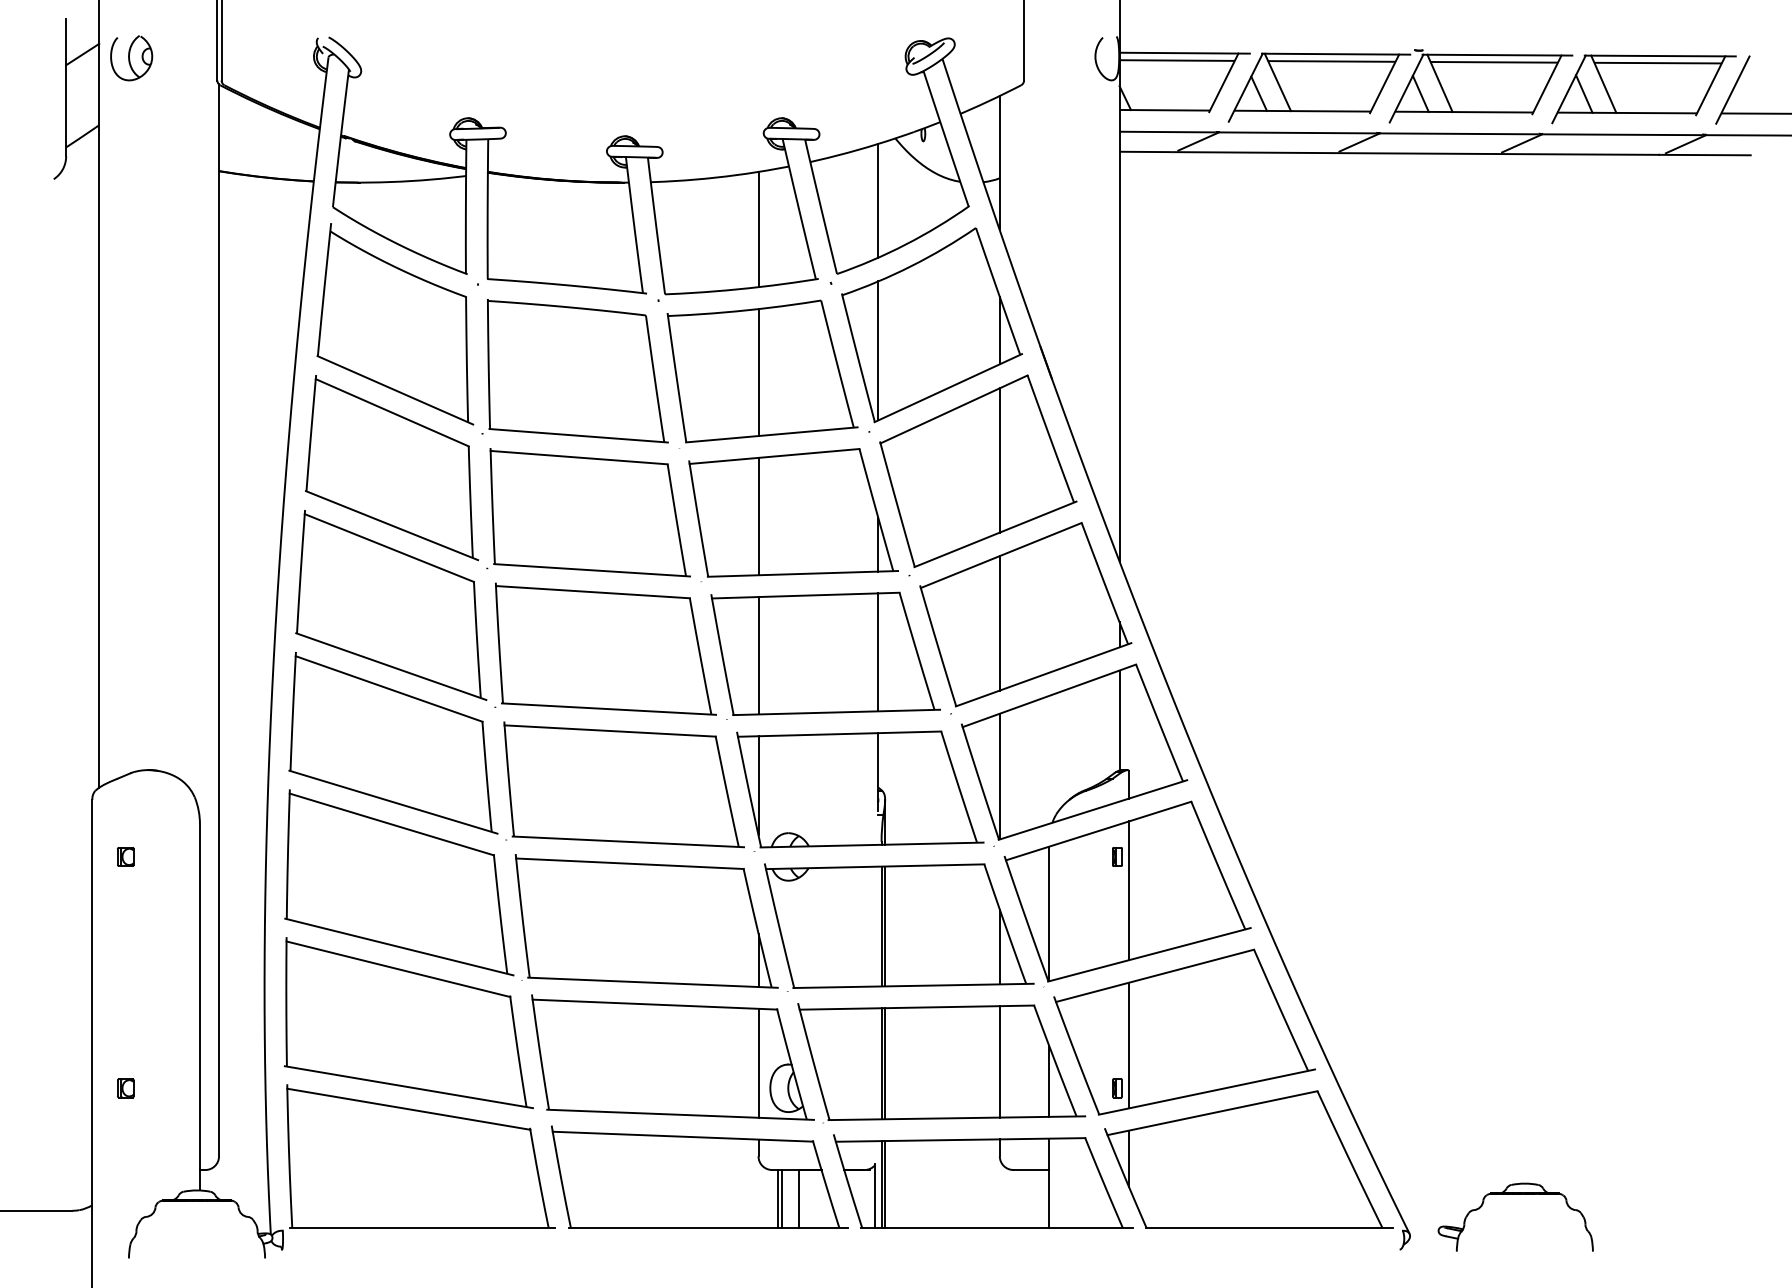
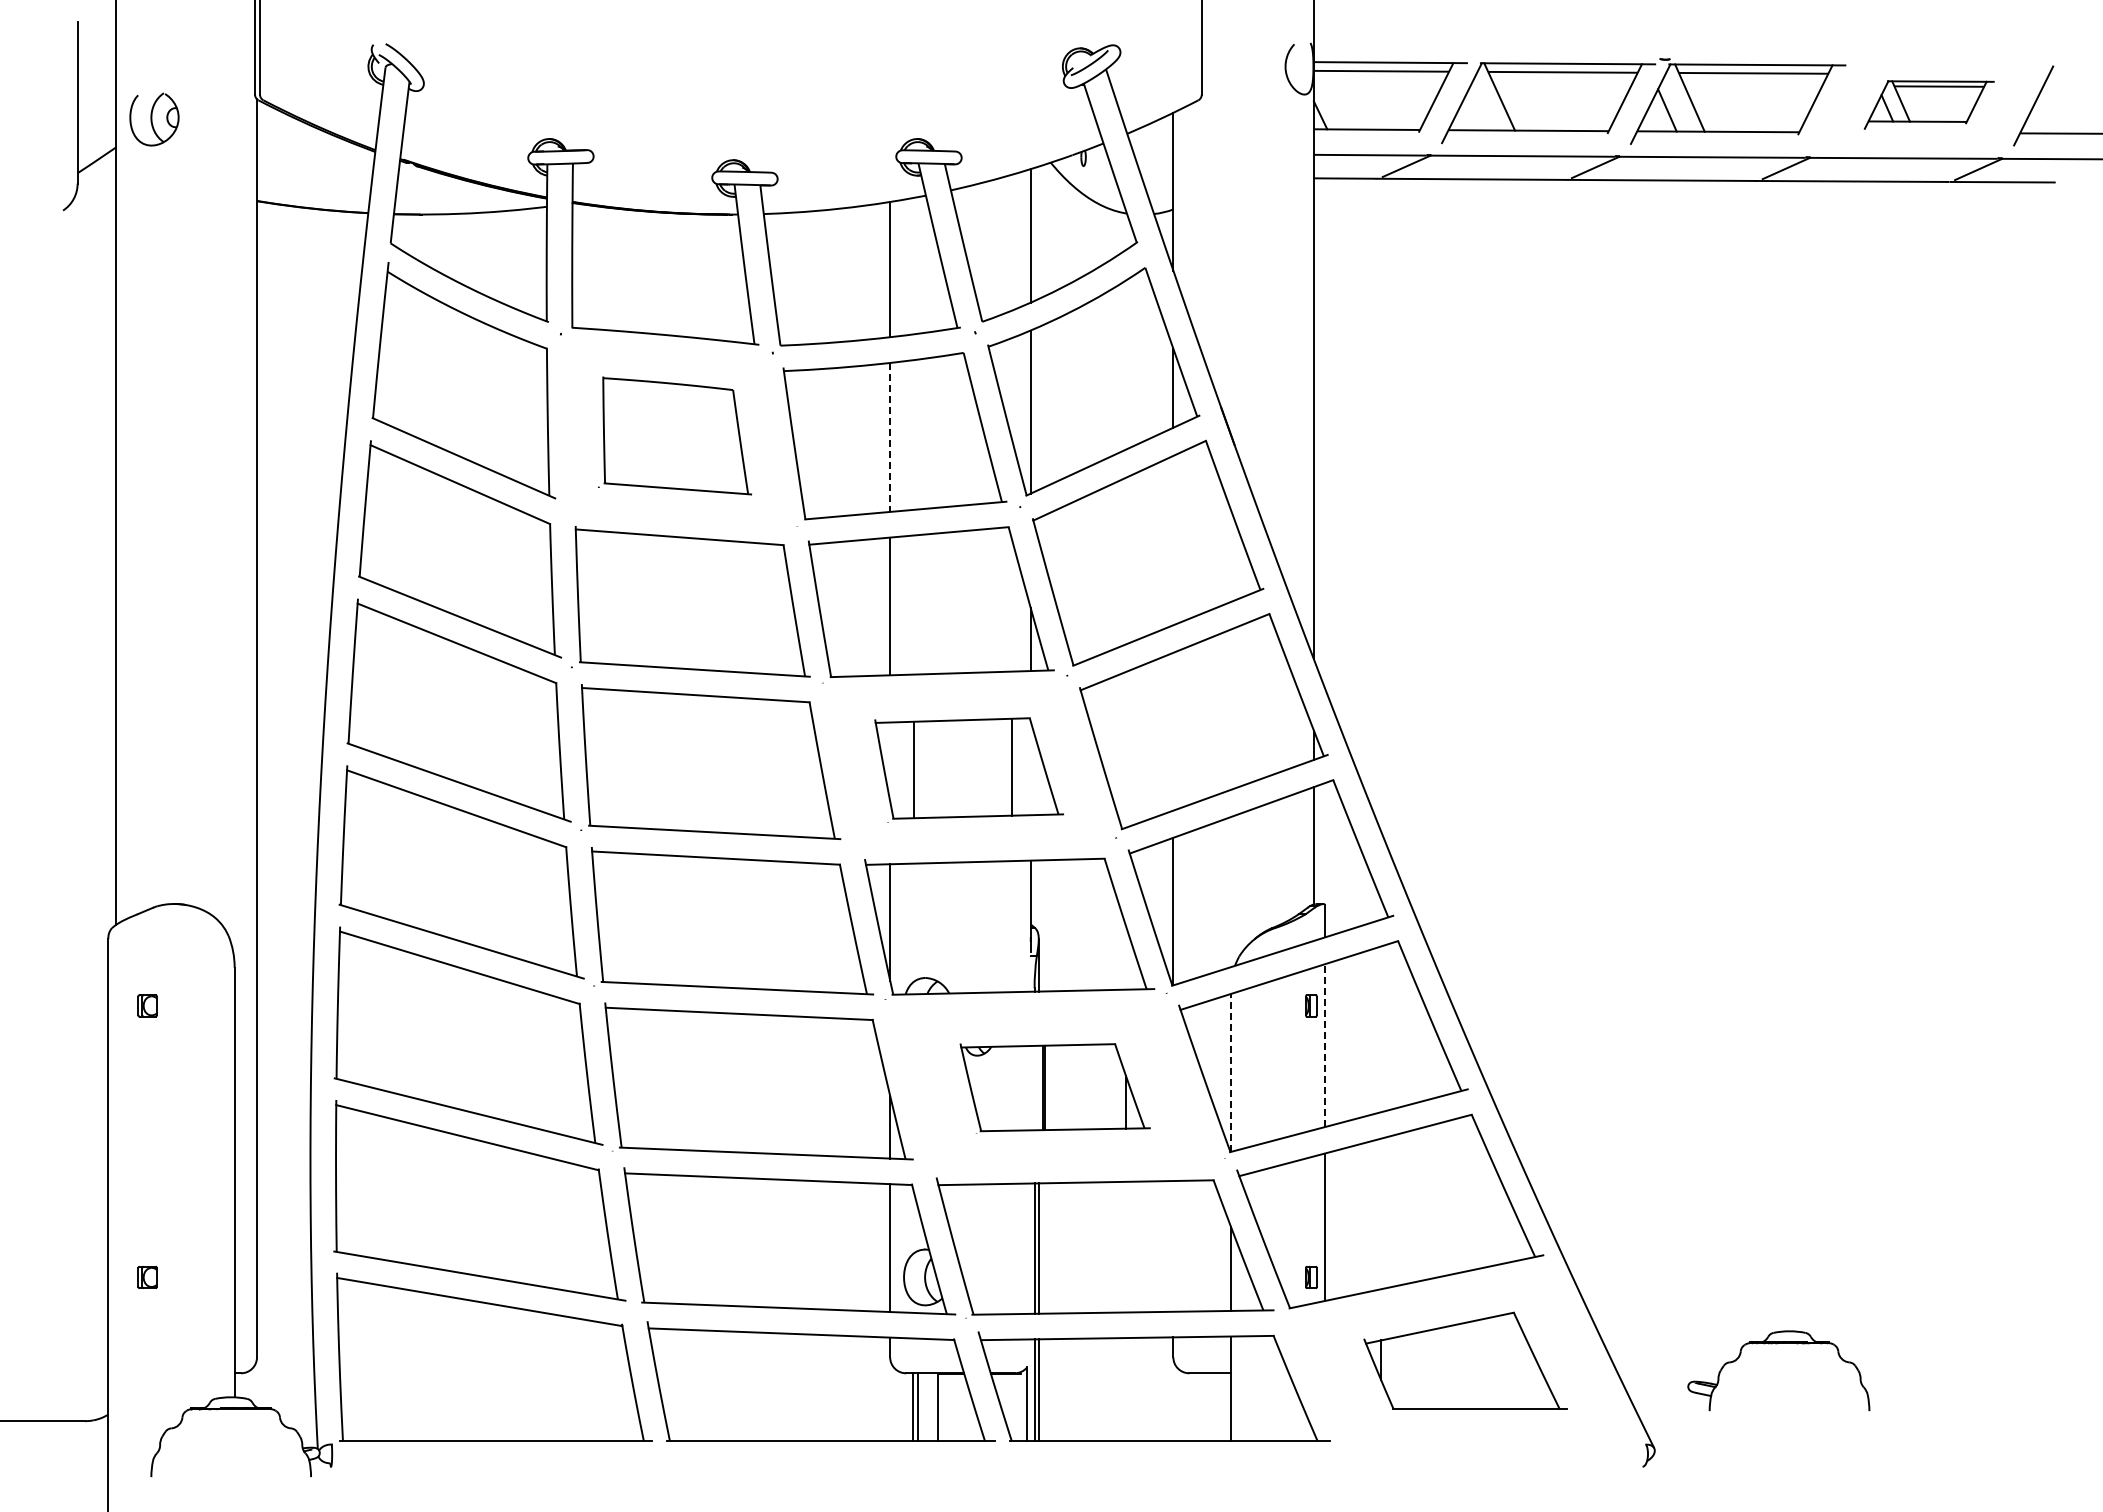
line: (82, 53) -> (96, 63), removed
part: (131, 58) -> (154, 119), moved
part: (1644, 88) -> (1929, 104), size x0.6
line: (1258, 93) -> (1477, 110), removed
part: (574, 370) -> (674, 435), size x0.7
line: (758, 372) -> (890, 437), solid -> dashed
line: (999, 460) -> (1173, 540), removed
line: (999, 623) -> (1173, 731), removed
part: (826, 656) -> (969, 770), size x0.7
line: (1128, 890) -> (1324, 1045), solid -> dashed
line: (1049, 913) -> (1231, 1072), solid -> dashed
part: (898, 927) -> (1054, 1088), size x0.6
line: (999, 1061) -> (1173, 1246), removed
part: (1248, 1159) -> (1465, 1360), size x0.6
part: (1514, 1194) -> (1777, 1344), moved

